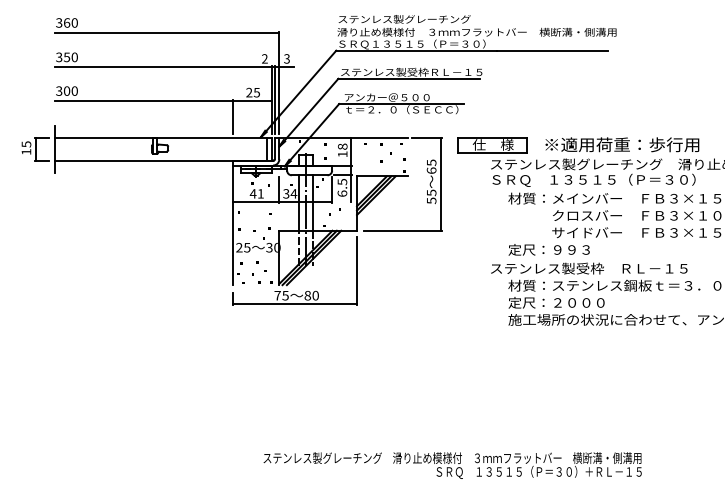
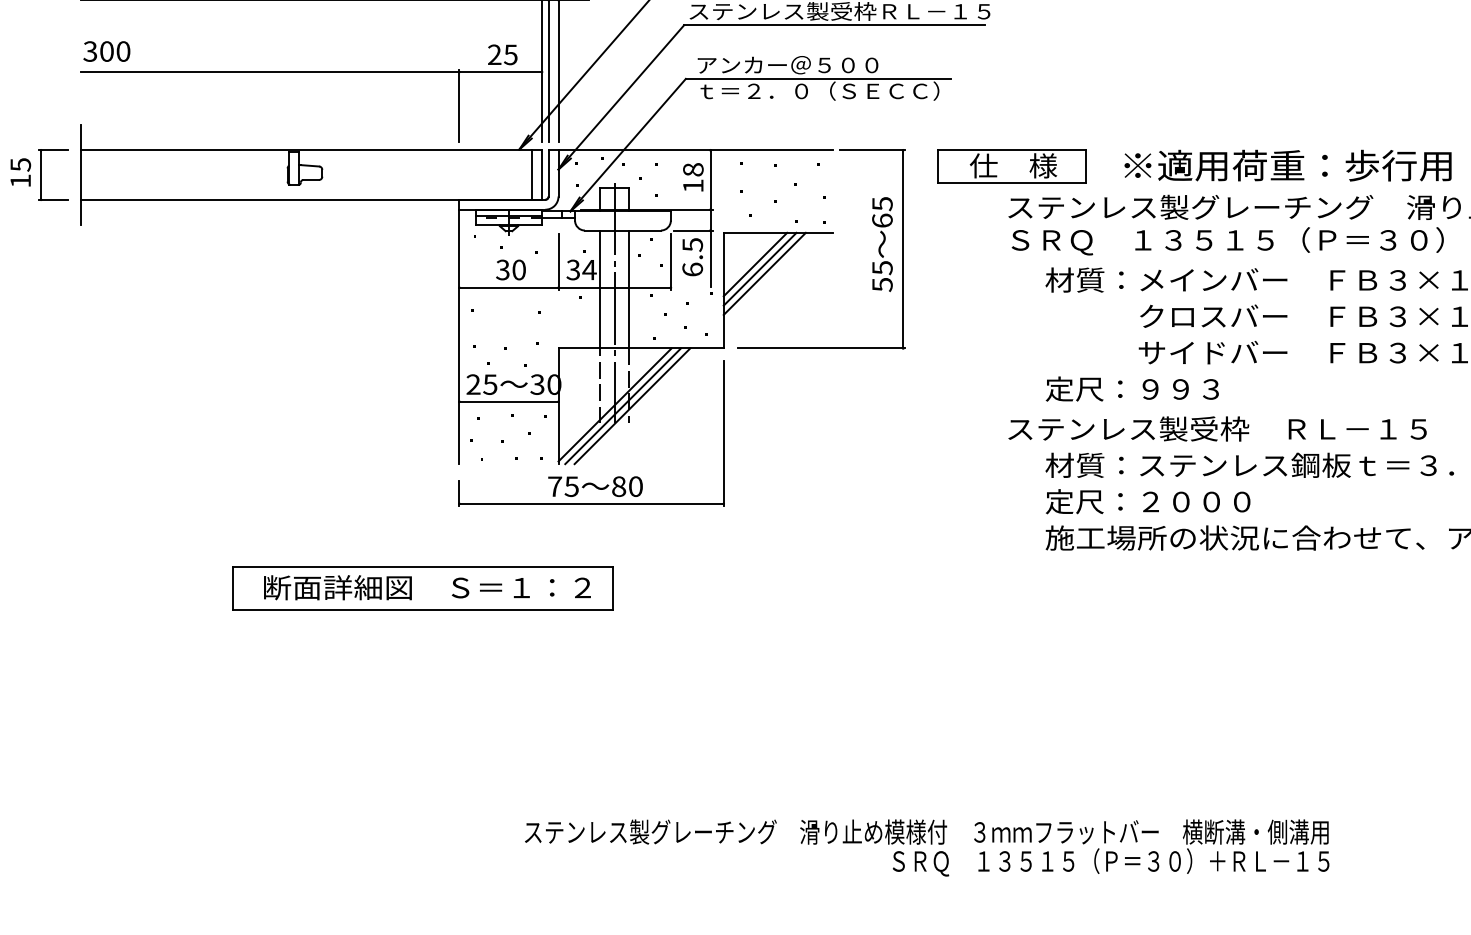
text: (256, 193) -> (509, 269), 41 -> 30
line: (255, 255) -> (507, 401), added
part: (215, 343) -> (422, 588), added

